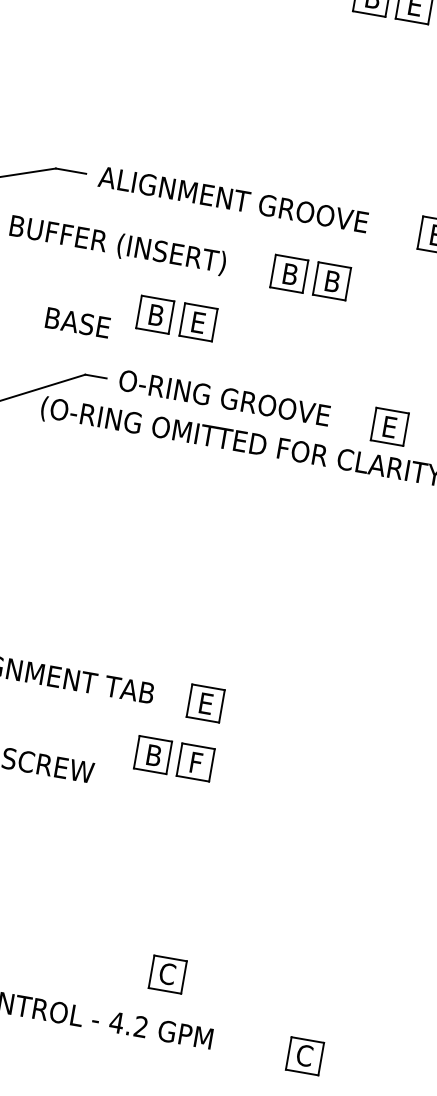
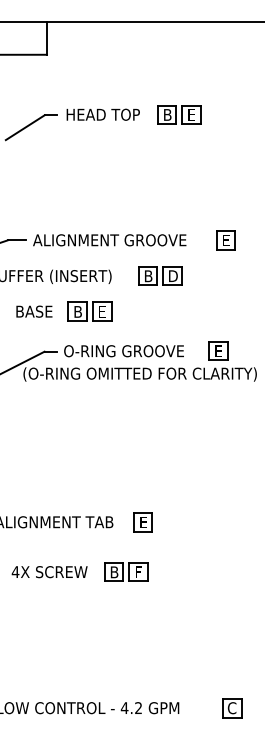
text: (333, 282) -> (173, 276), B -> D
text: (78, 322) -> (34, 311), moved
part: (175, 757) -> (126, 571), moved
part: (168, 974) -> (148, 676), removed

